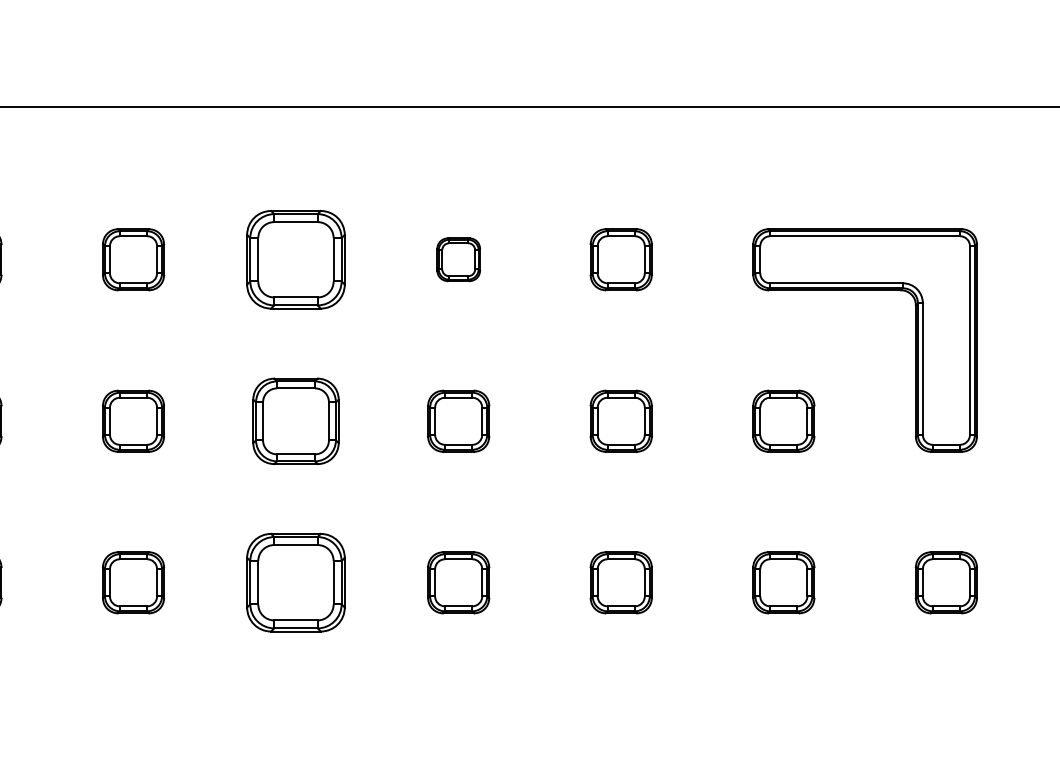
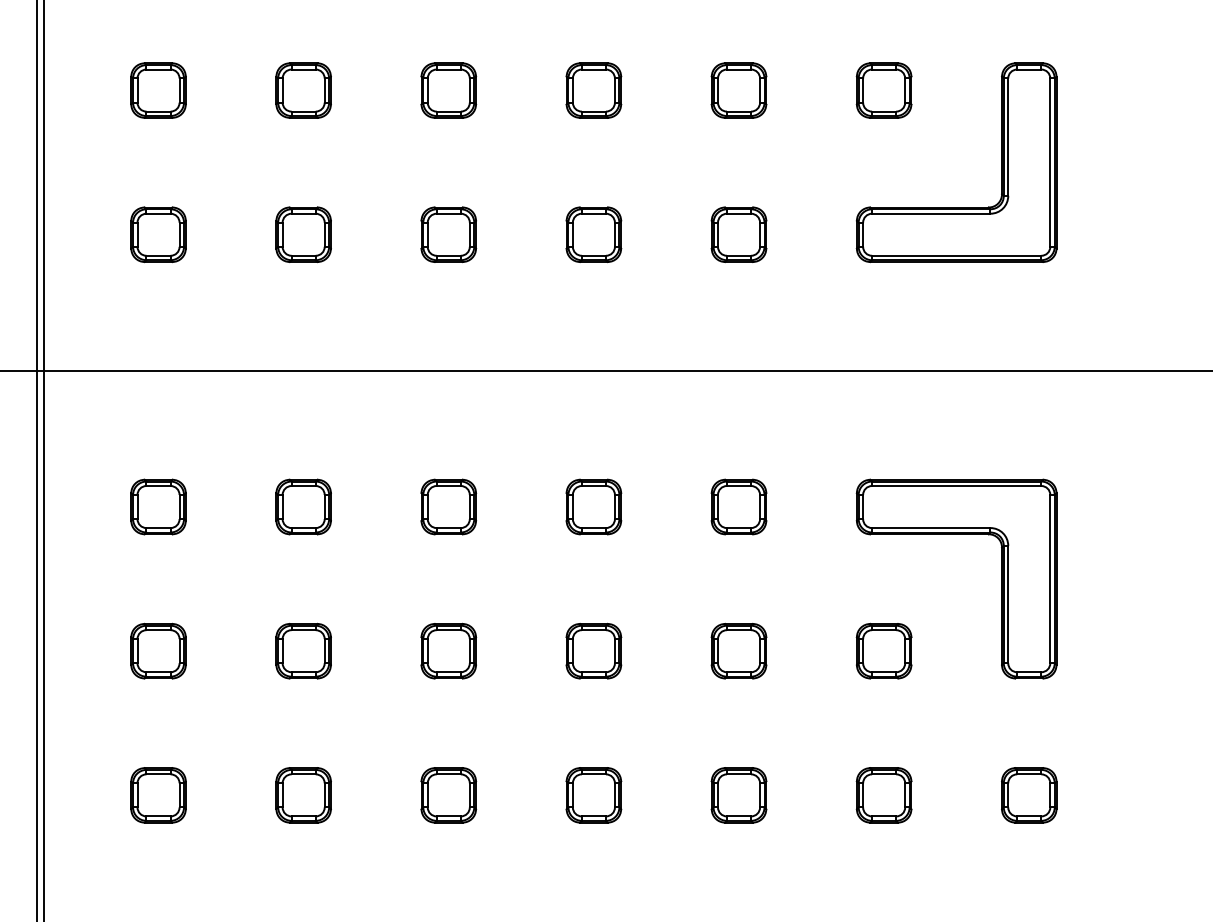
part: (295, 259) -> (448, 506), size x0.62
part: (458, 259) -> (593, 506), size x1.43
part: (295, 420) -> (448, 650), size x0.71
part: (295, 582) -> (448, 795), size x0.62

